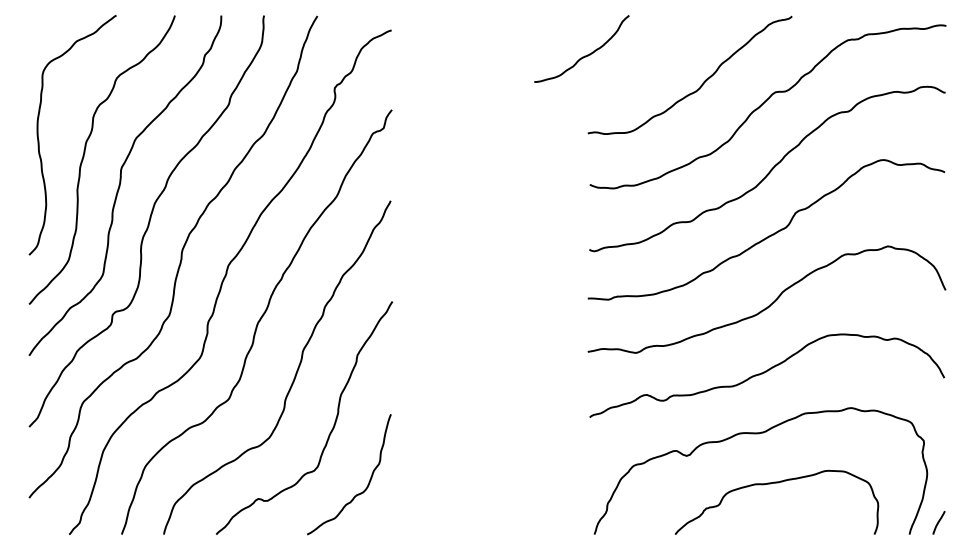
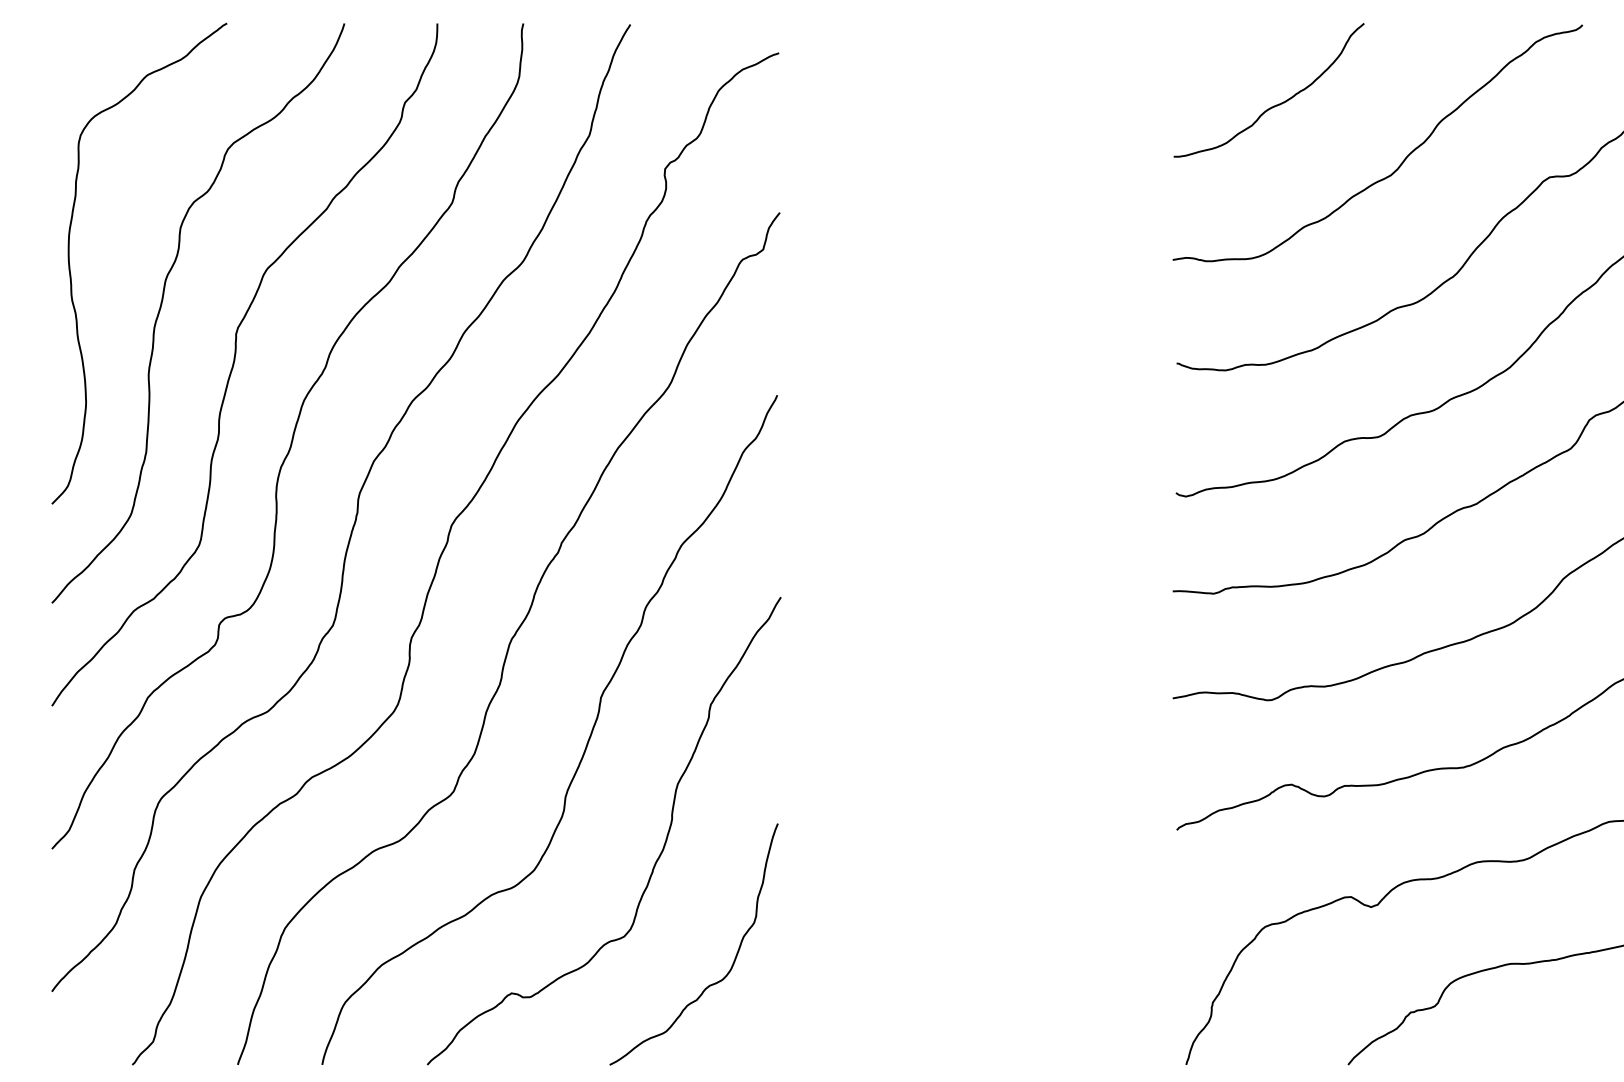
curve: (584, 55) -> (1274, 103), moved

